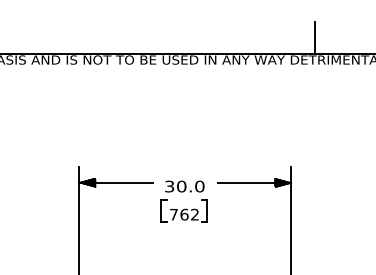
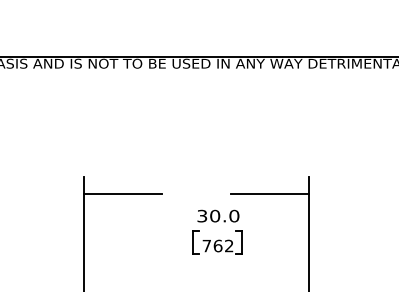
line: (314, 37) -> (333, 39), removed
hatch: (87, 182) -> (92, 193), removed
hatch: (283, 182) -> (300, 193), removed
part: (184, 208) -> (218, 239), moved

